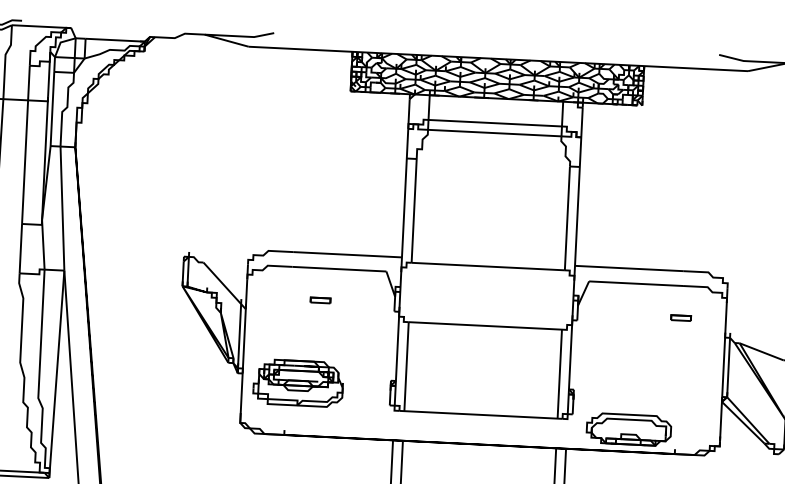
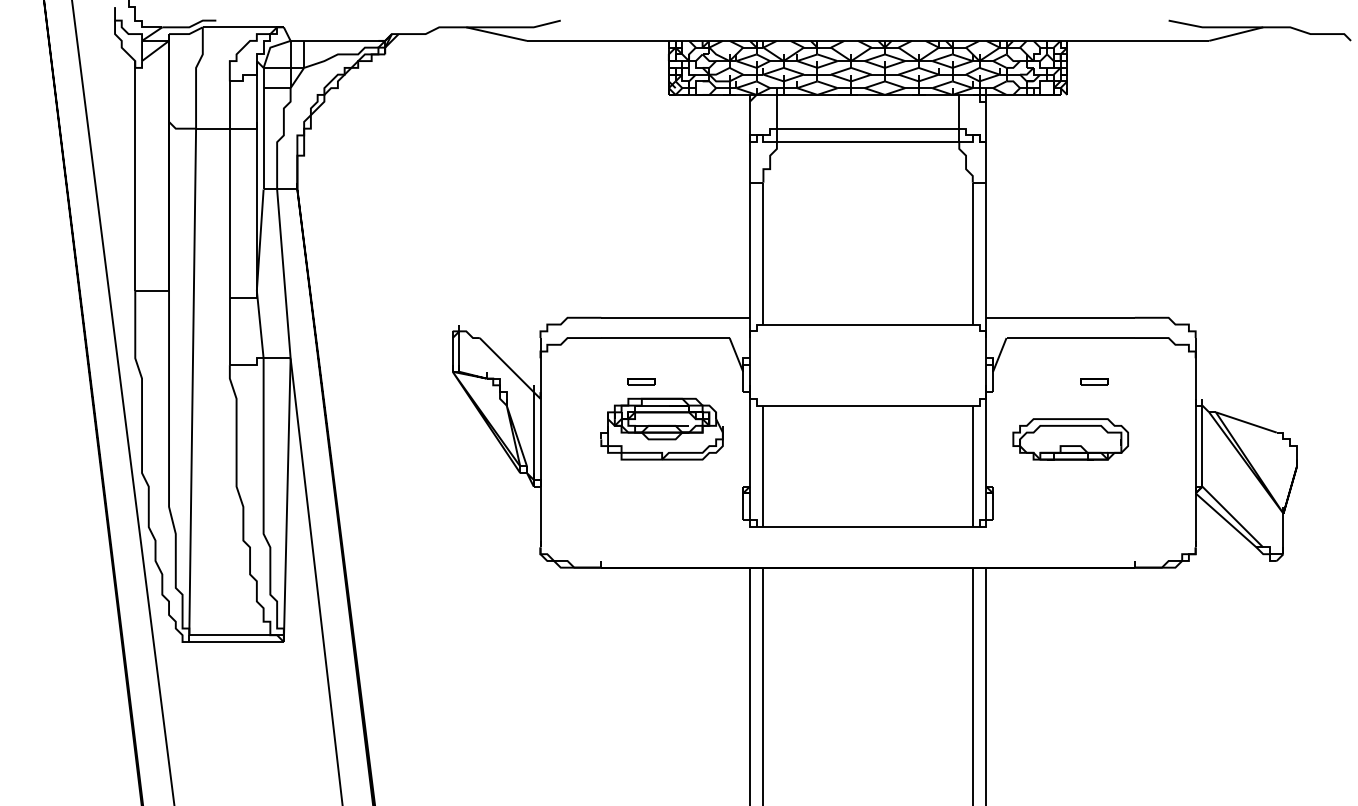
part: (681, 317) -> (1094, 381), moved
part: (297, 382) -> (661, 428), moved
part: (628, 429) -> (1070, 439), moved

